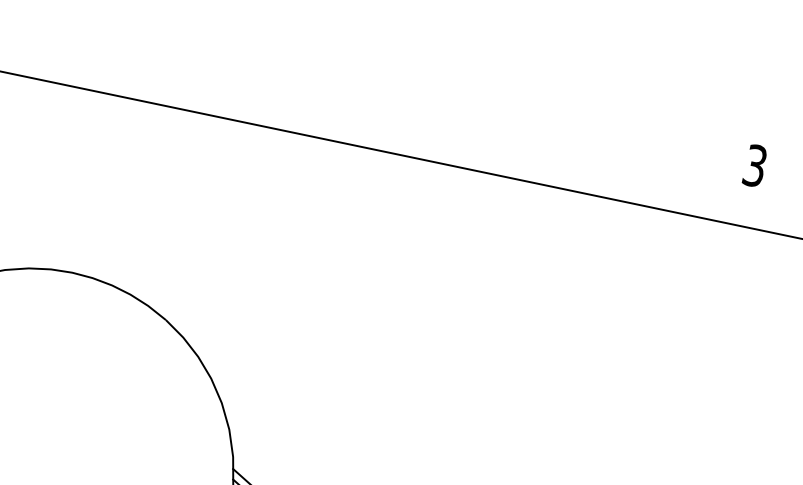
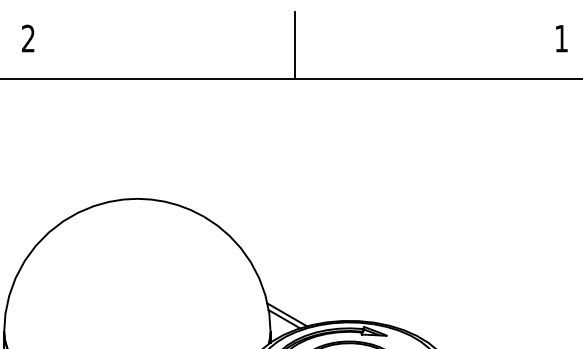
line: (355, 93) -> (295, 45), added
text: (755, 165) -> (561, 38), 3 -> 1

